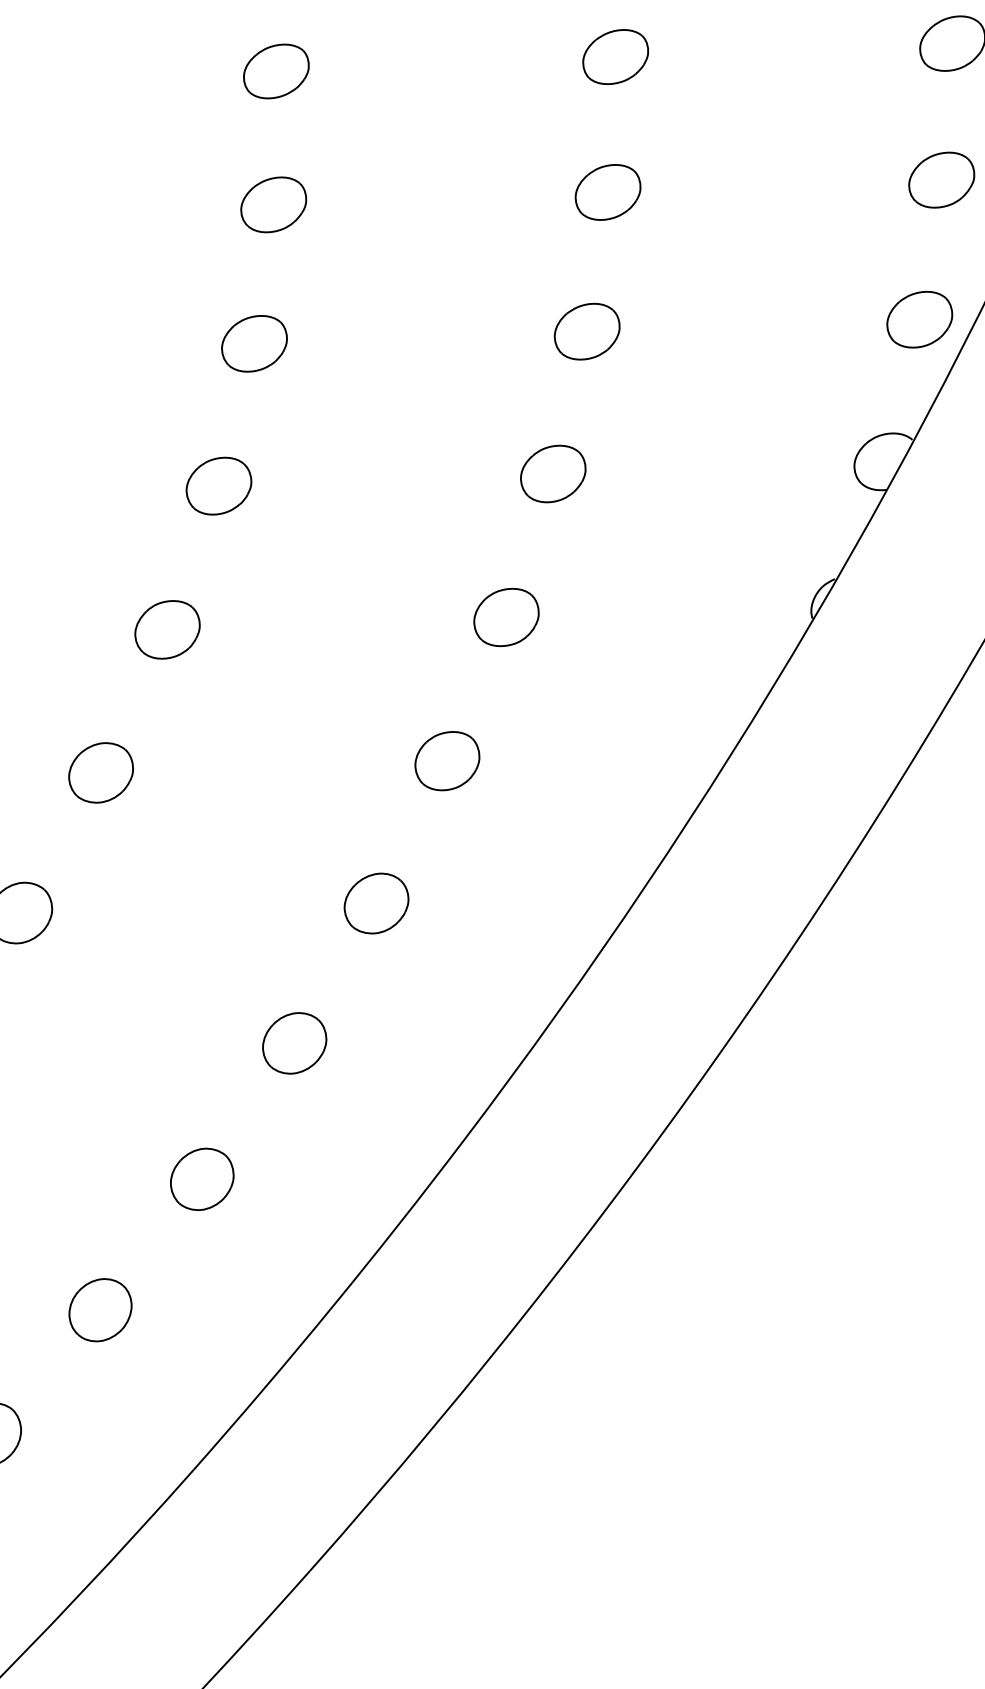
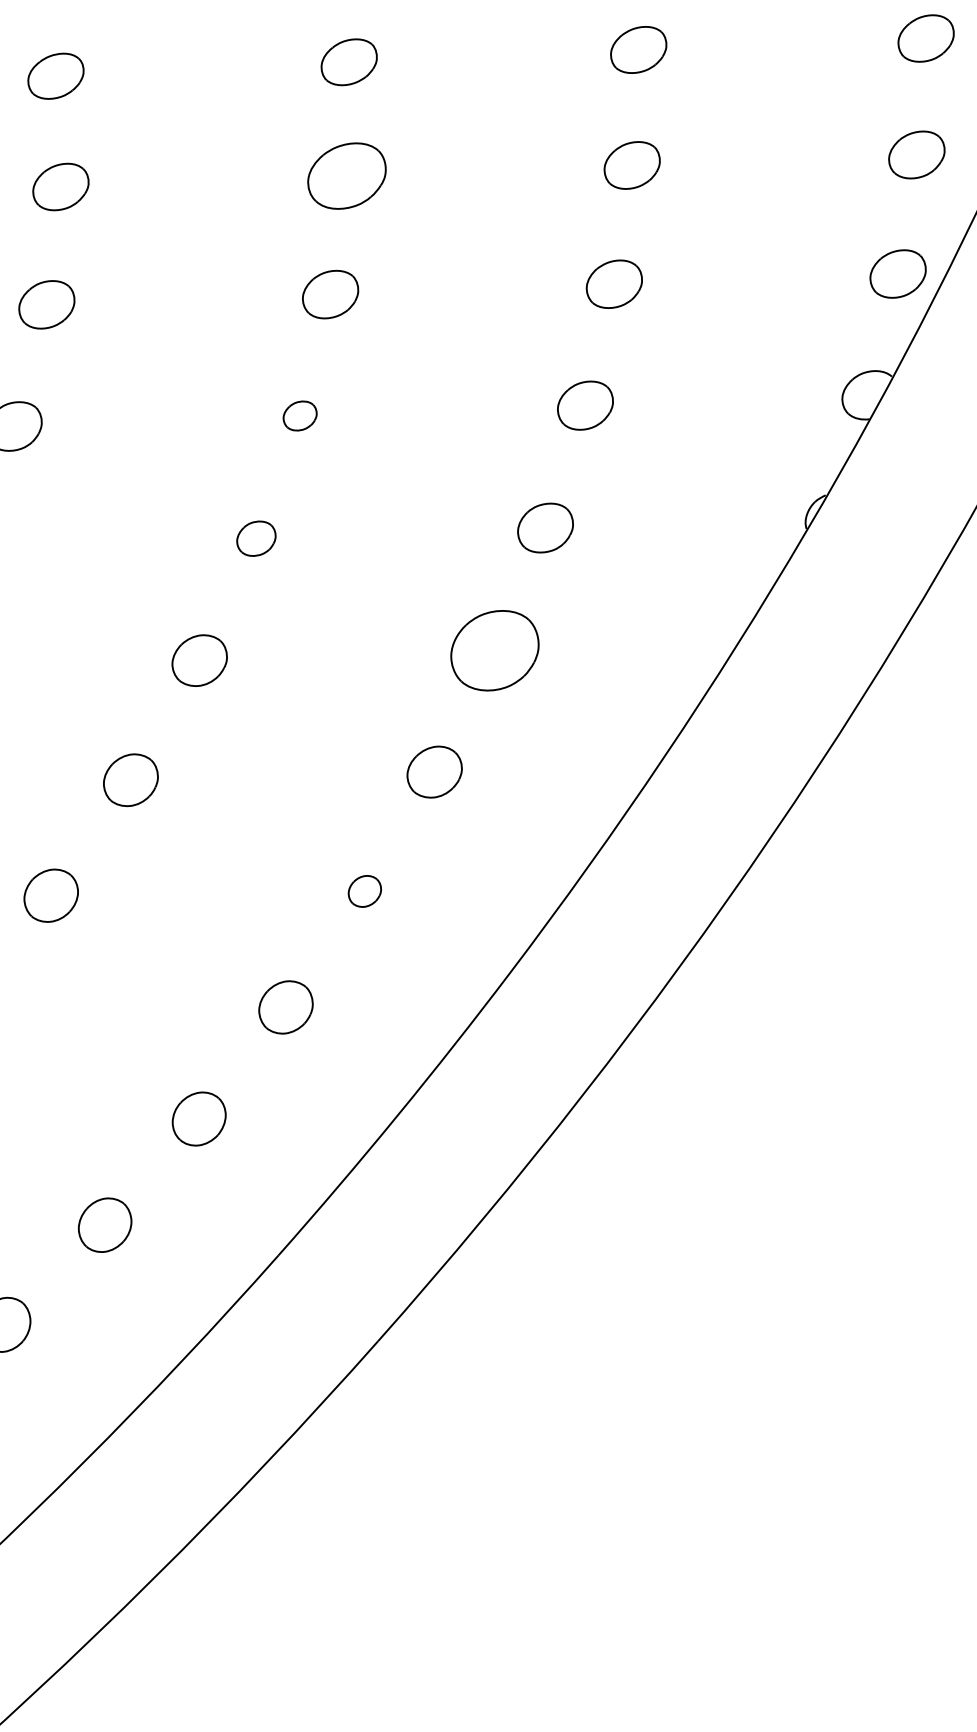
part: (273, 204) -> (346, 175), size x1.4
part: (218, 485) -> (299, 415), size x0.6
part: (167, 629) -> (256, 538), size x0.7
part: (447, 760) -> (495, 650), size x1.6
part: (294, 1043) -> (364, 891), size x0.6

